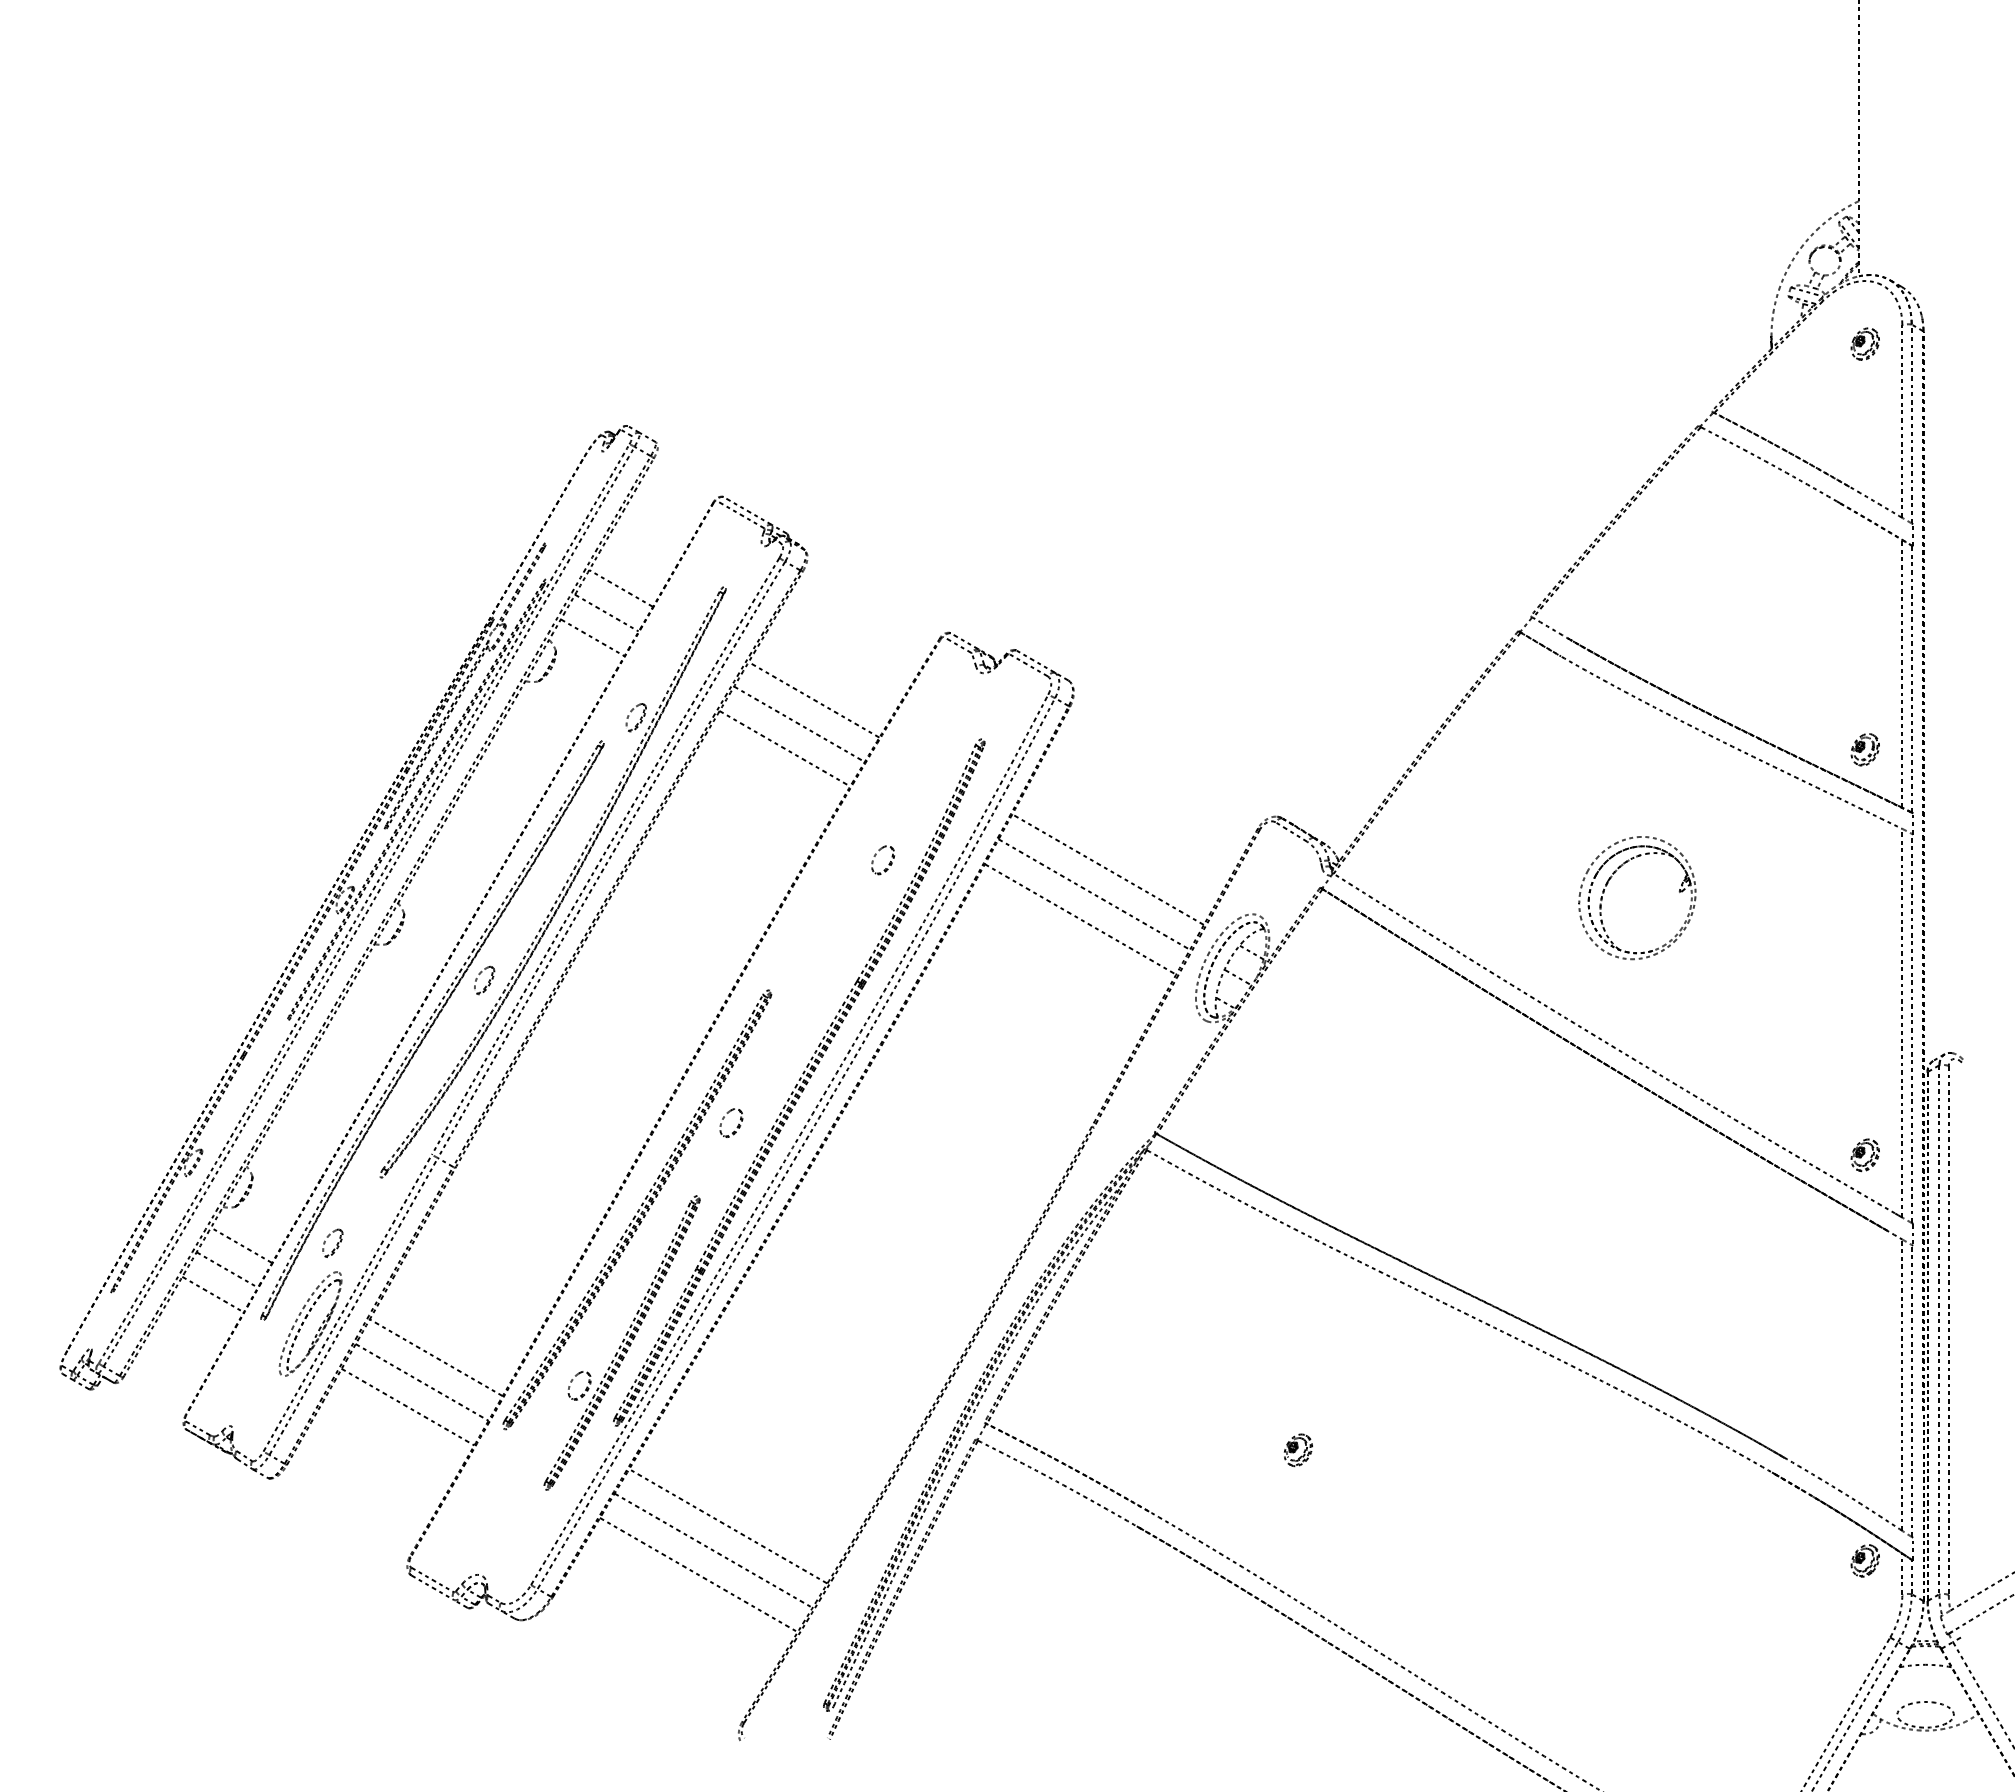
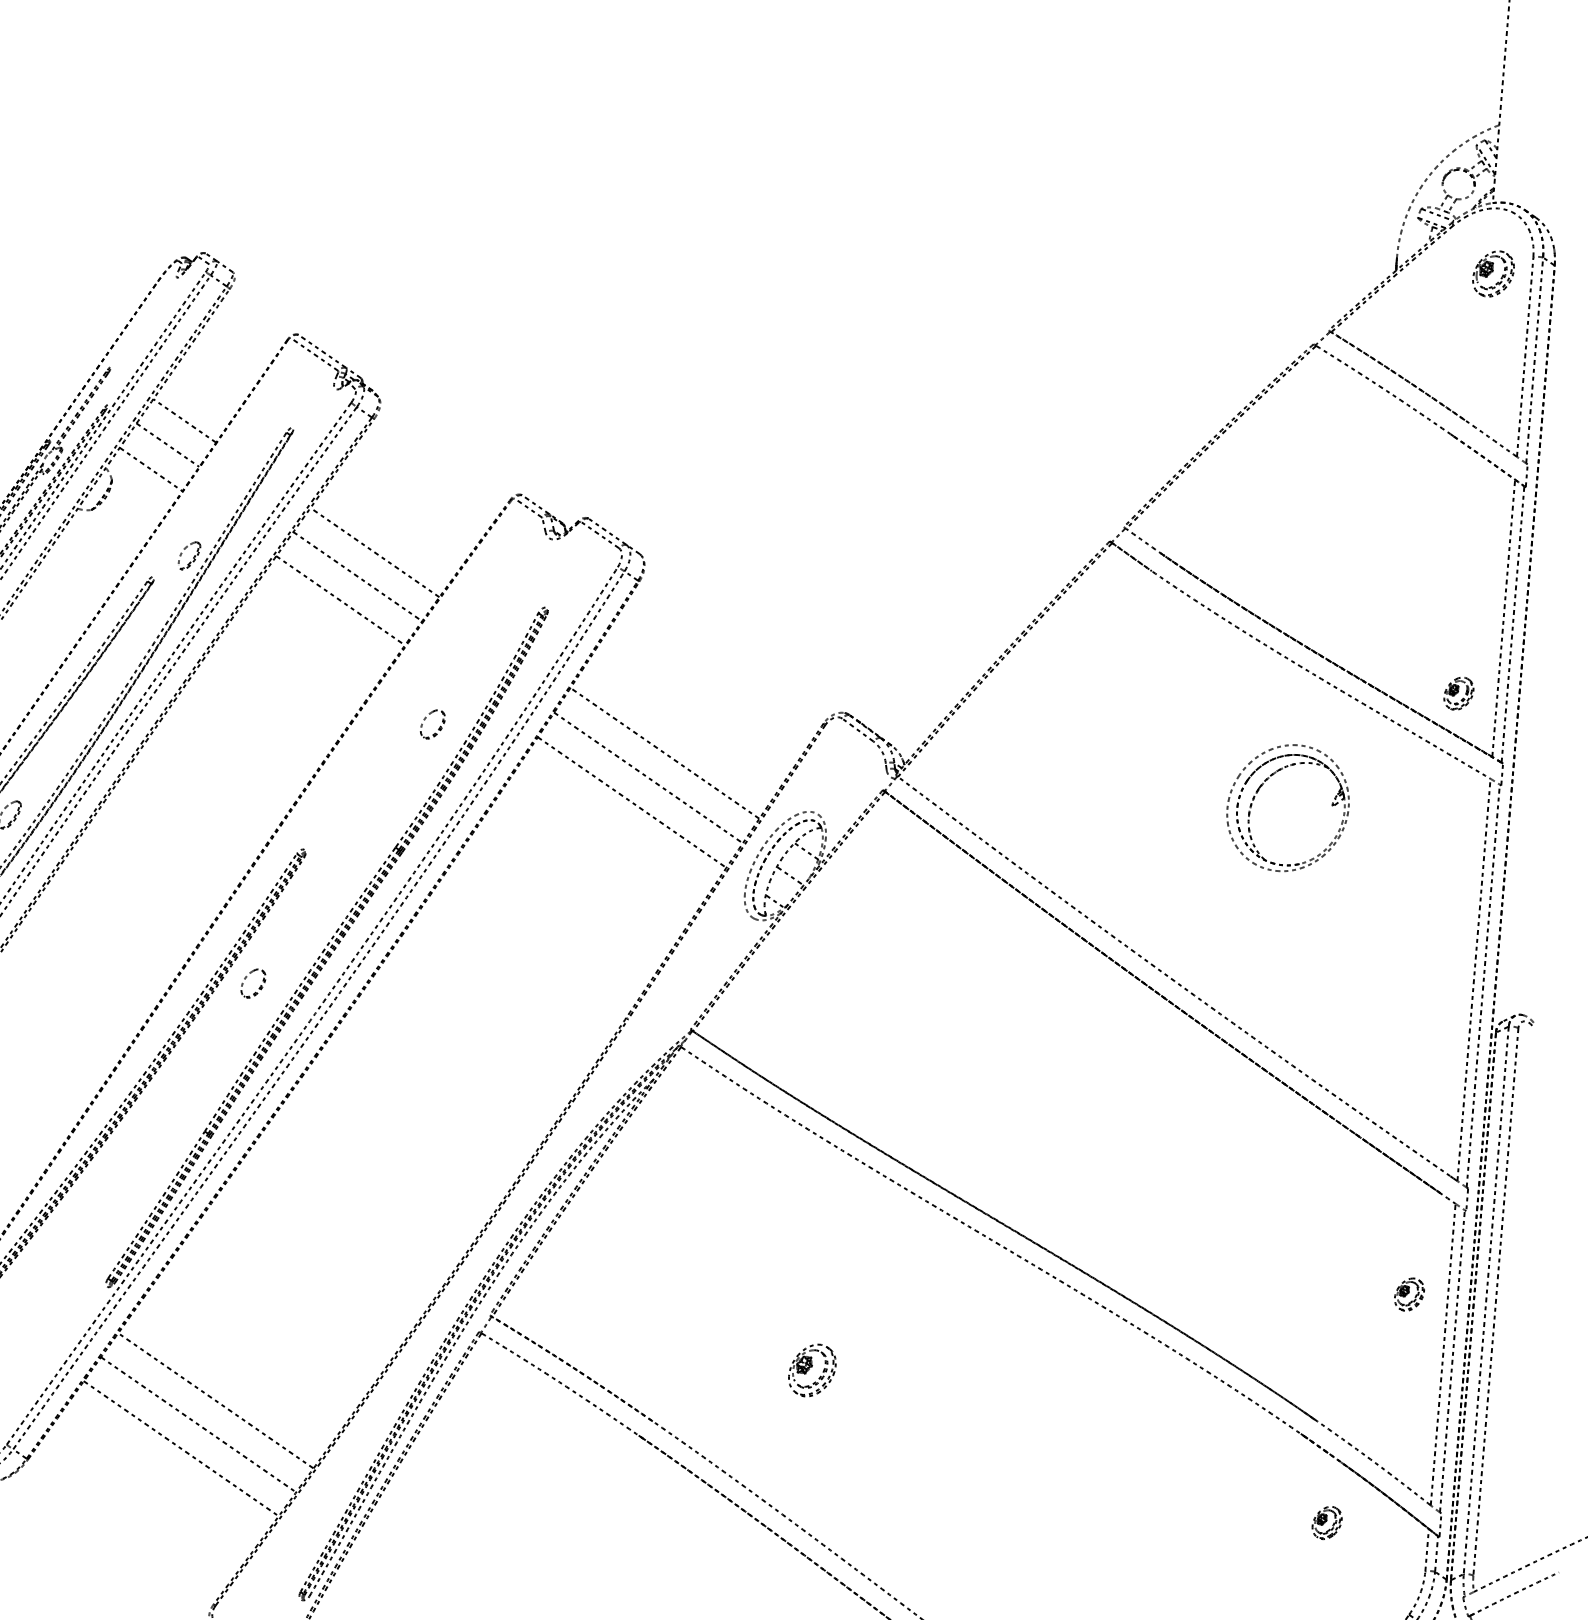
part: (1864, 343) -> (1492, 273), size x1.4
part: (1608, 883) -> (1259, 790), moved
part: (1864, 1155) -> (1408, 1294), moved
part: (621, 1342) -> (120, 1201), removed
part: (1298, 1450) -> (812, 1370), size x1.6
part: (1864, 1560) -> (1326, 1522), moved

